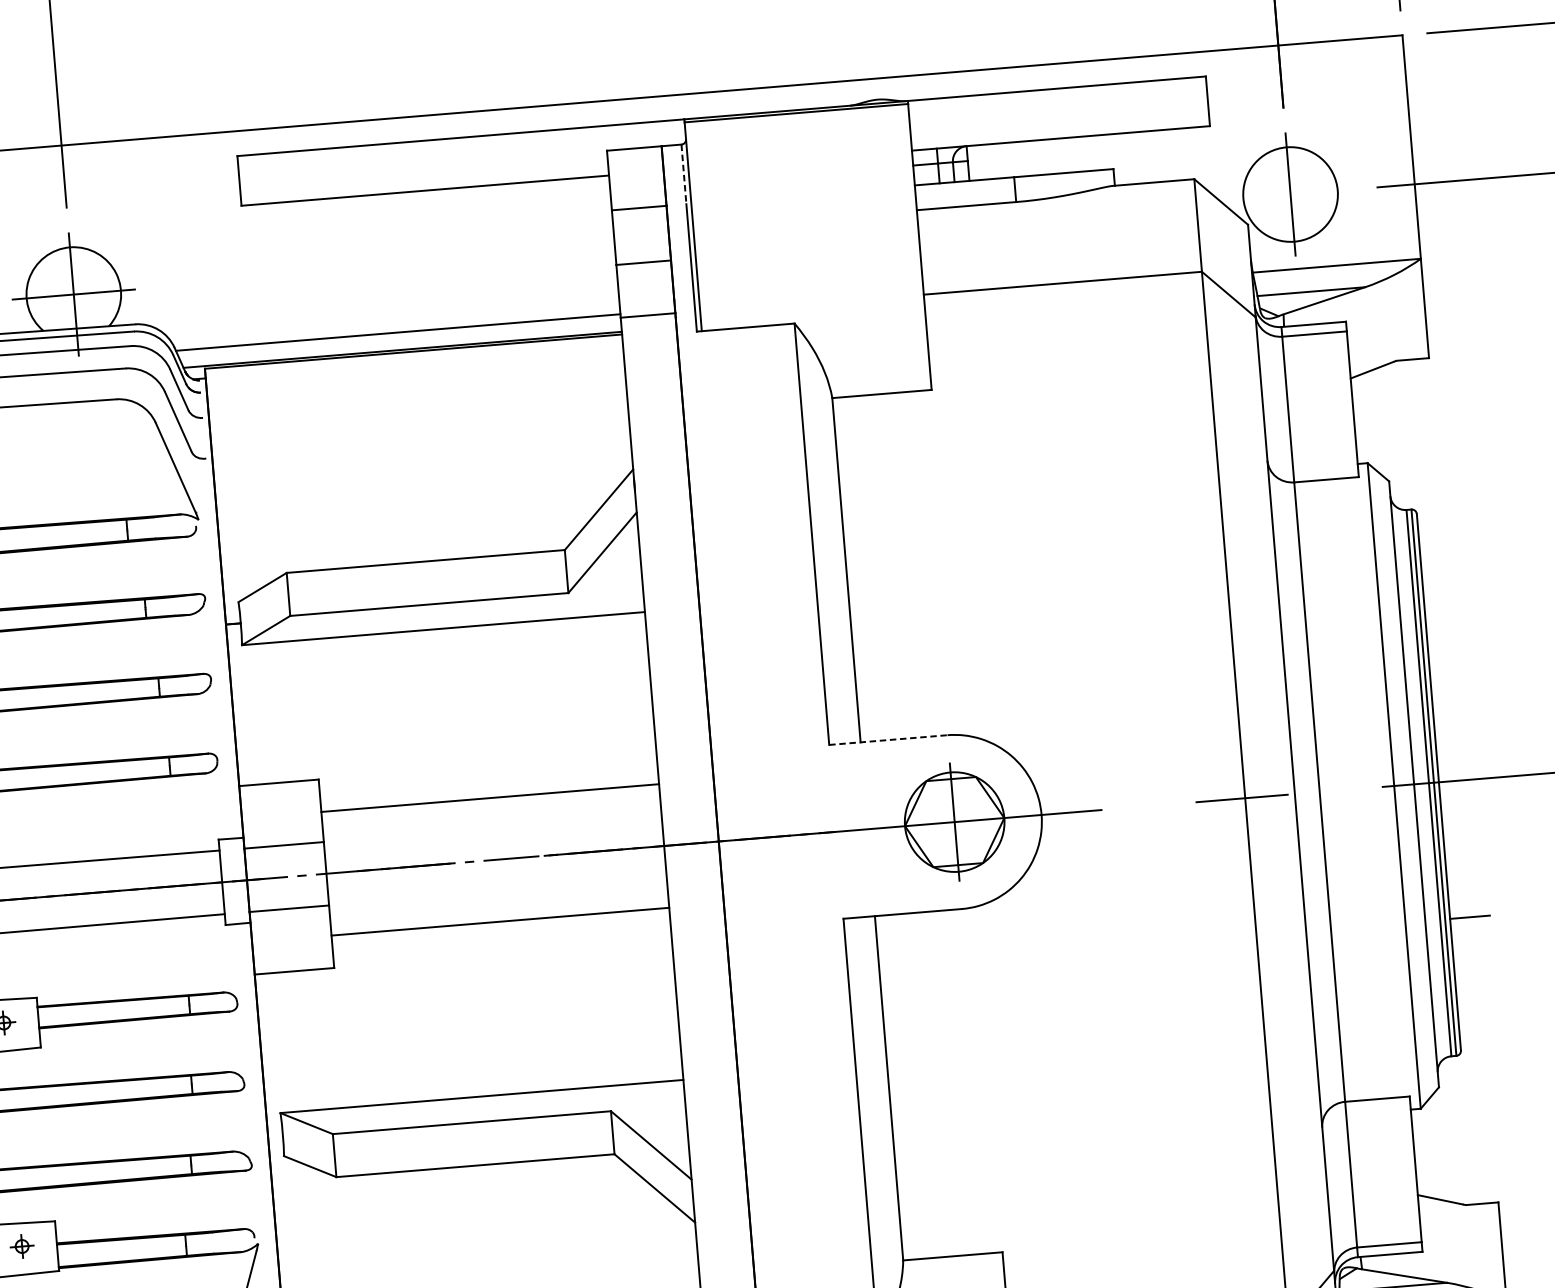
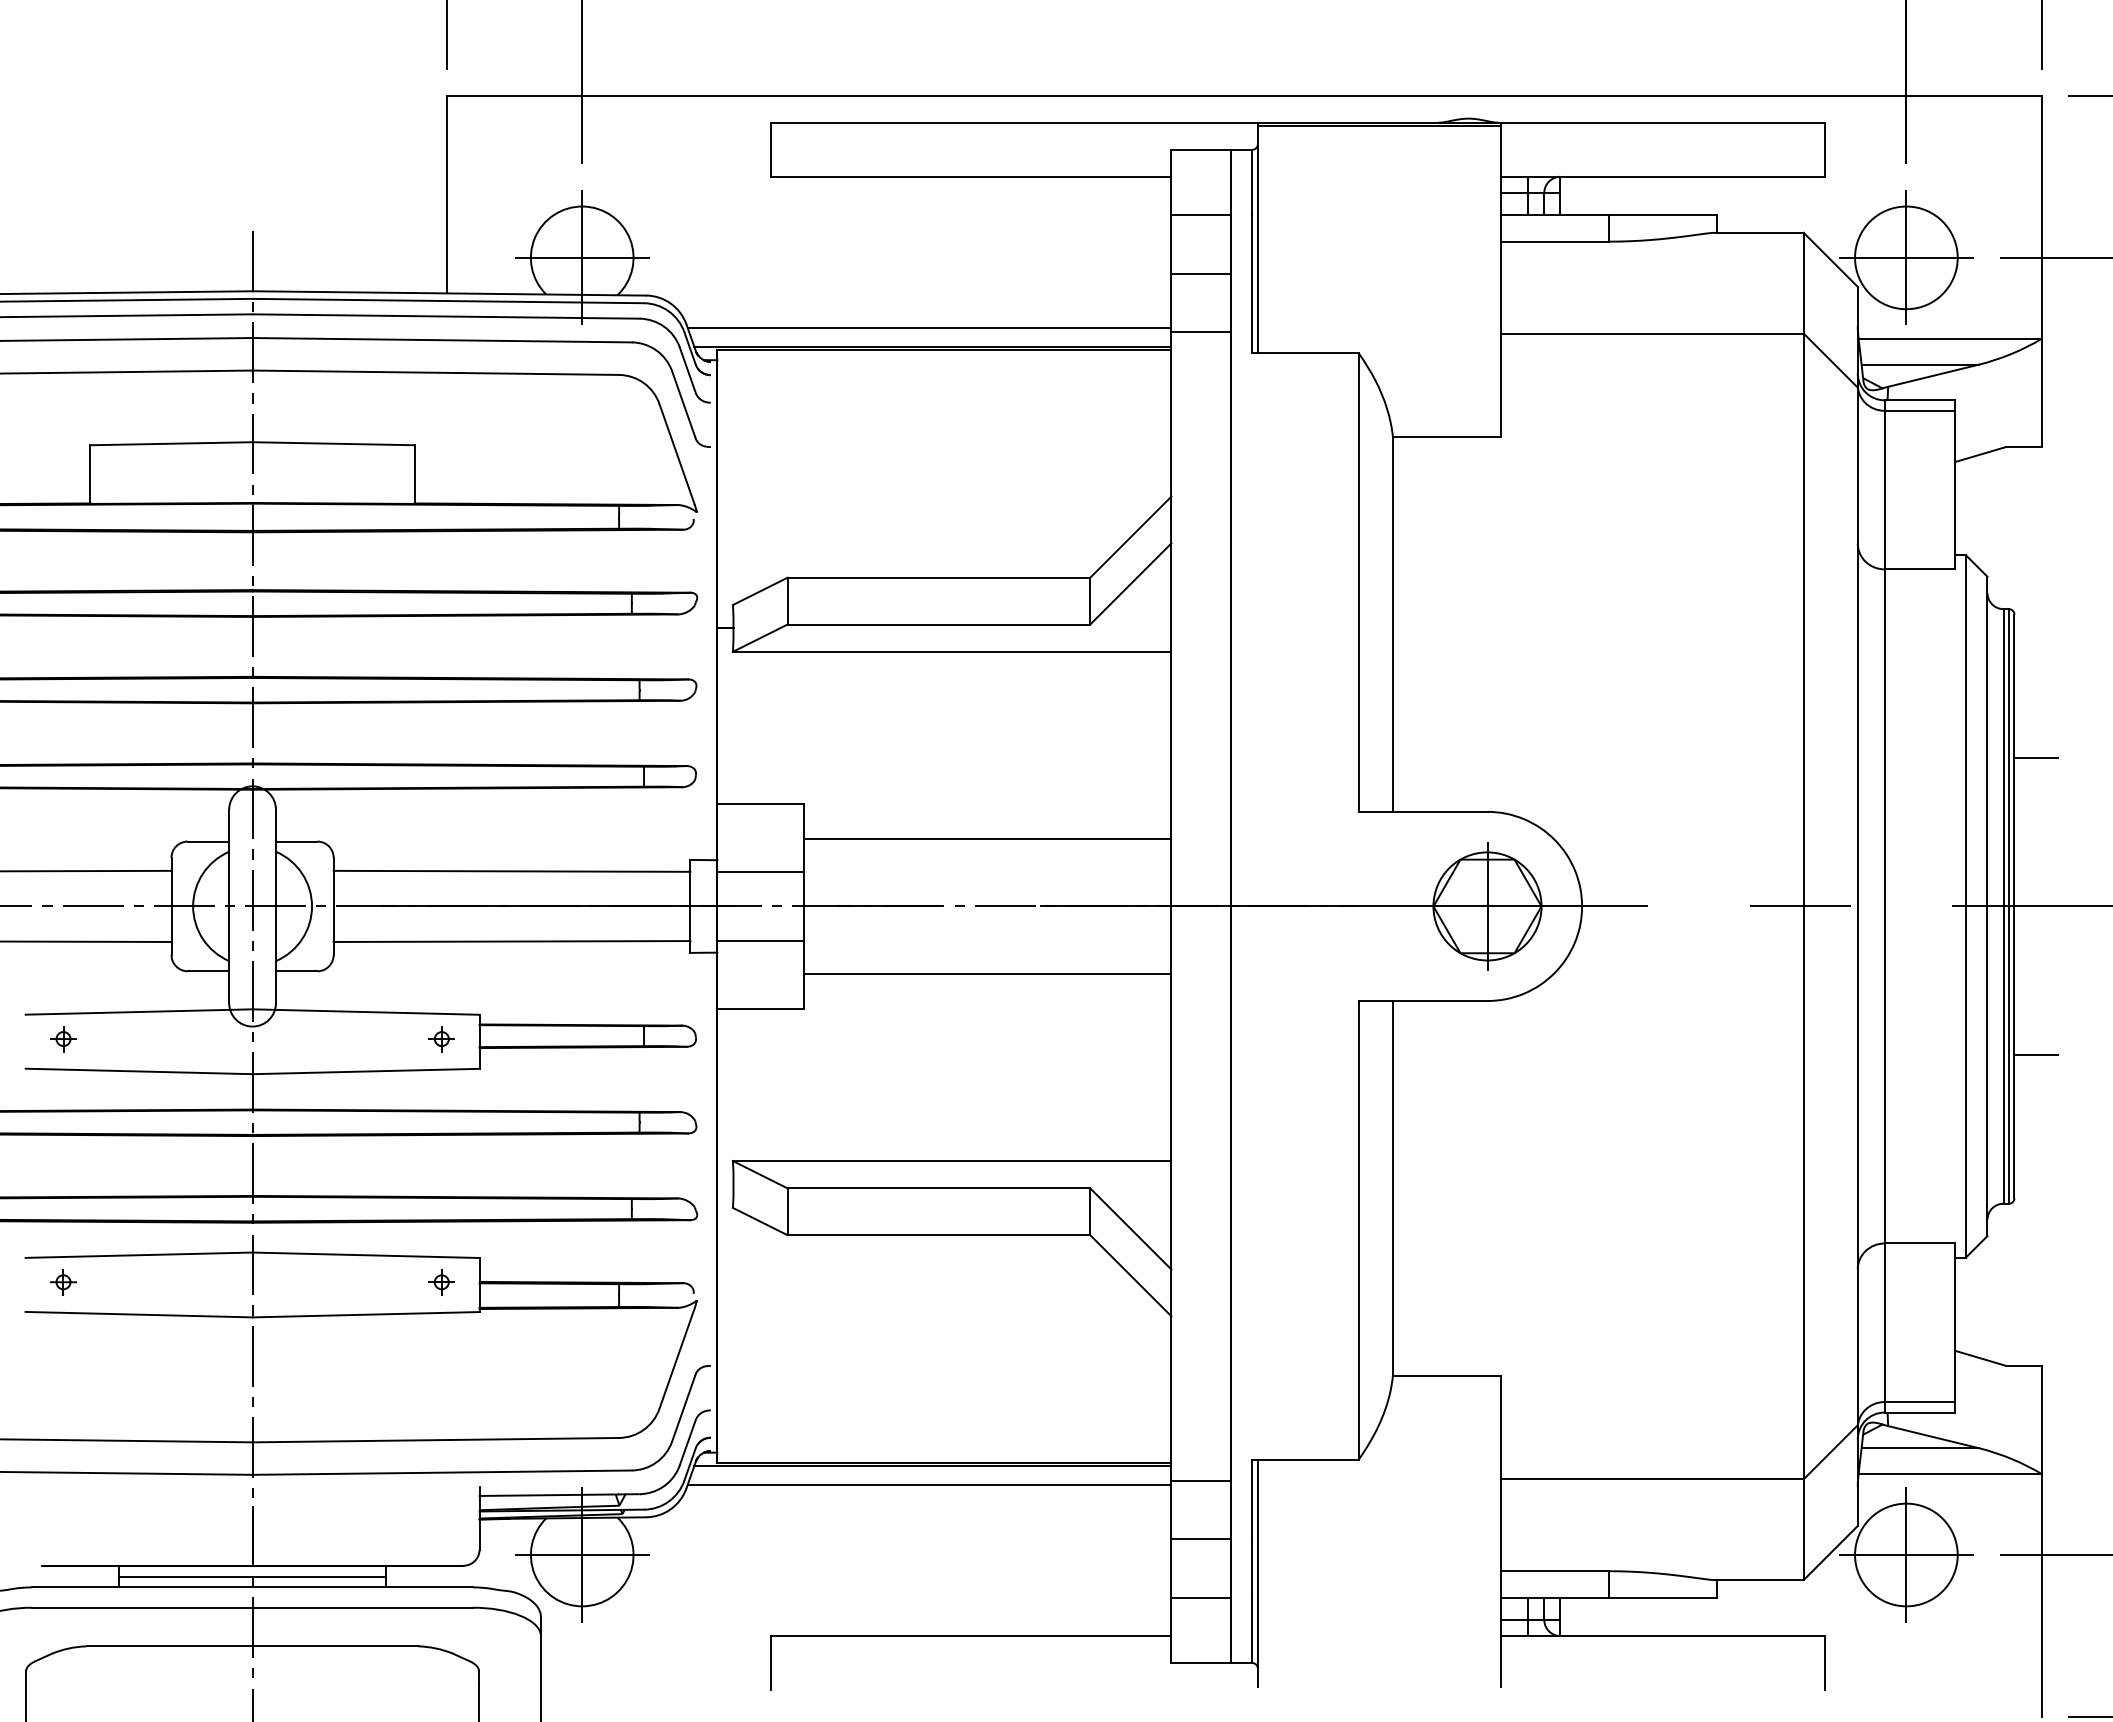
line: (684, 174) -> (1252, 182), dashed -> solid
line: (1289, 194) -> (1905, 257), added
line: (1446, 643) -> (2035, 757), added
line: (888, 739) -> (1423, 811), dashed -> solid

